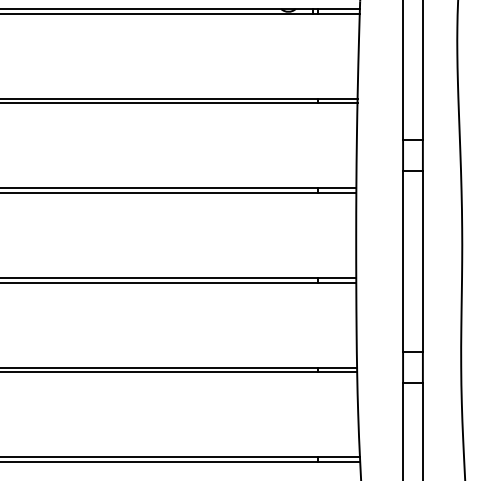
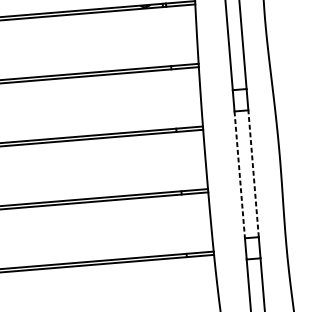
line: (403, 261) -> (240, 174), solid -> dashed
line: (422, 261) -> (253, 173), solid -> dashed

